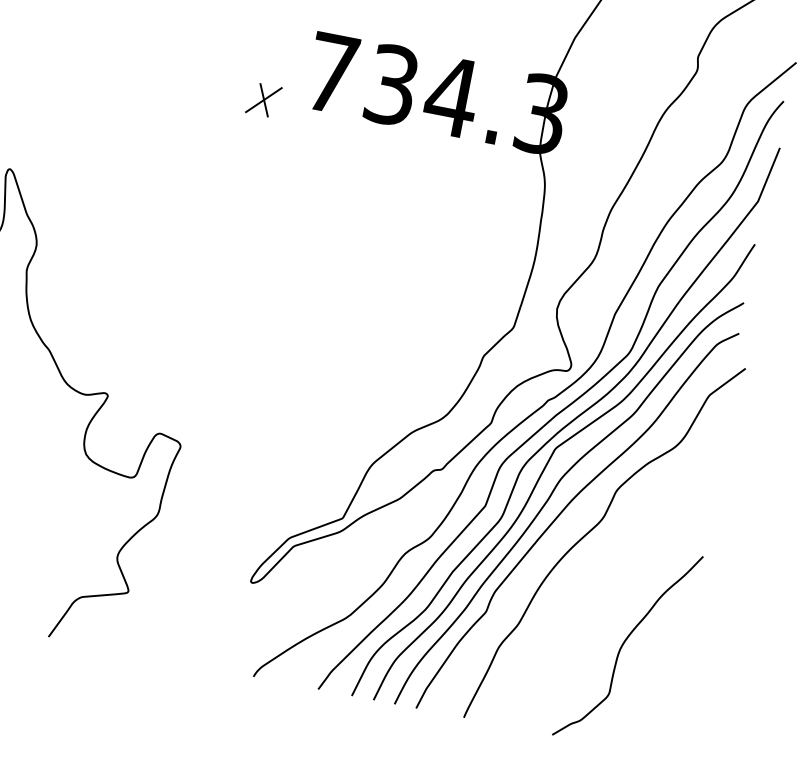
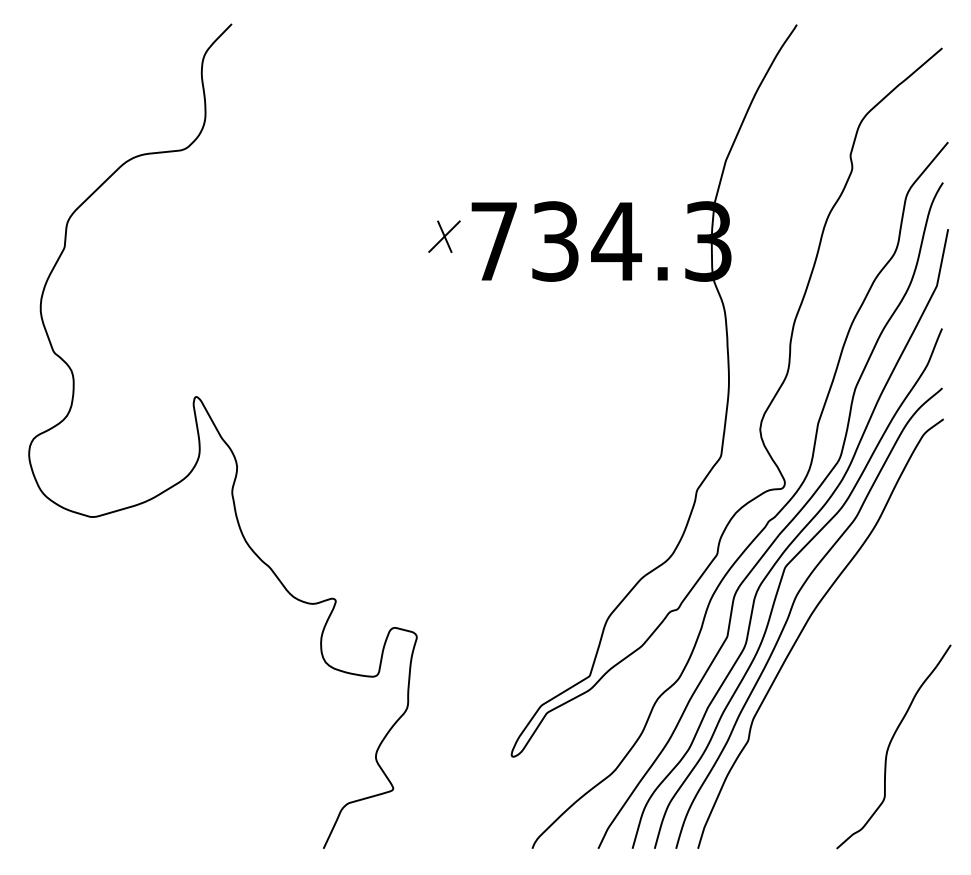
part: (263, 99) -> (444, 236), moved
curve: (591, 531) -> (836, 641), removed

